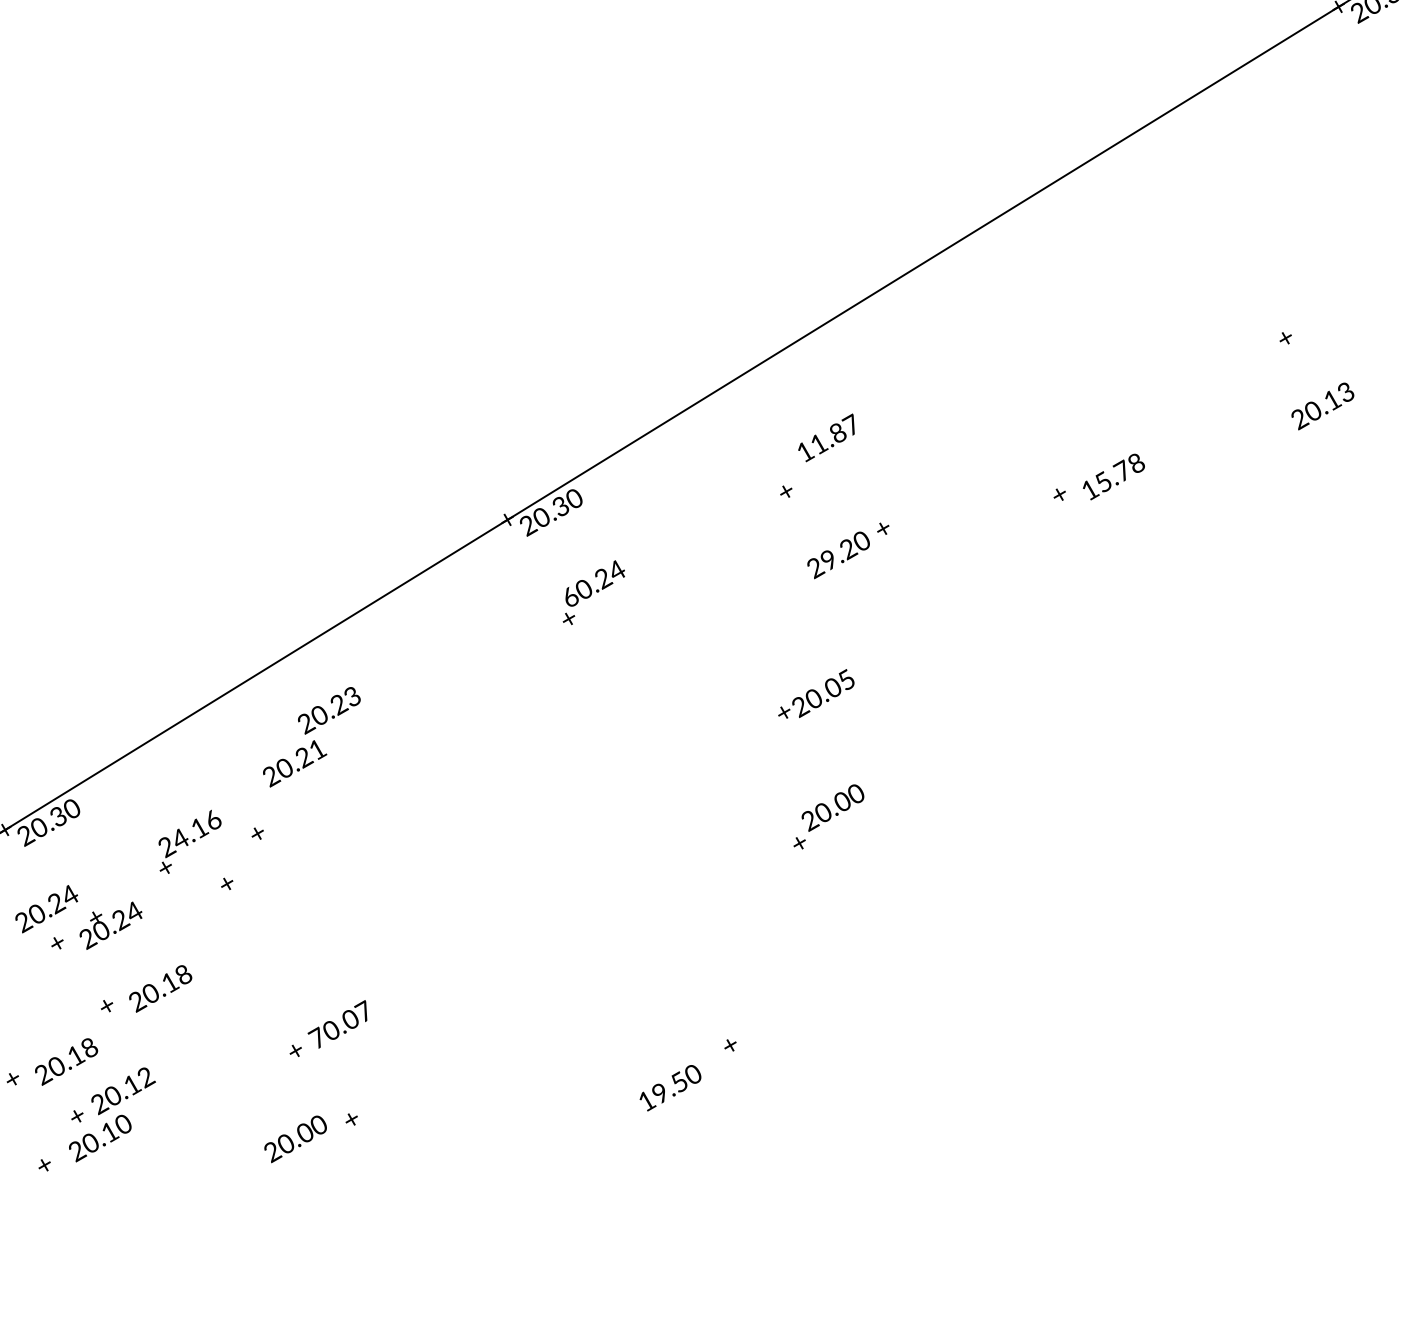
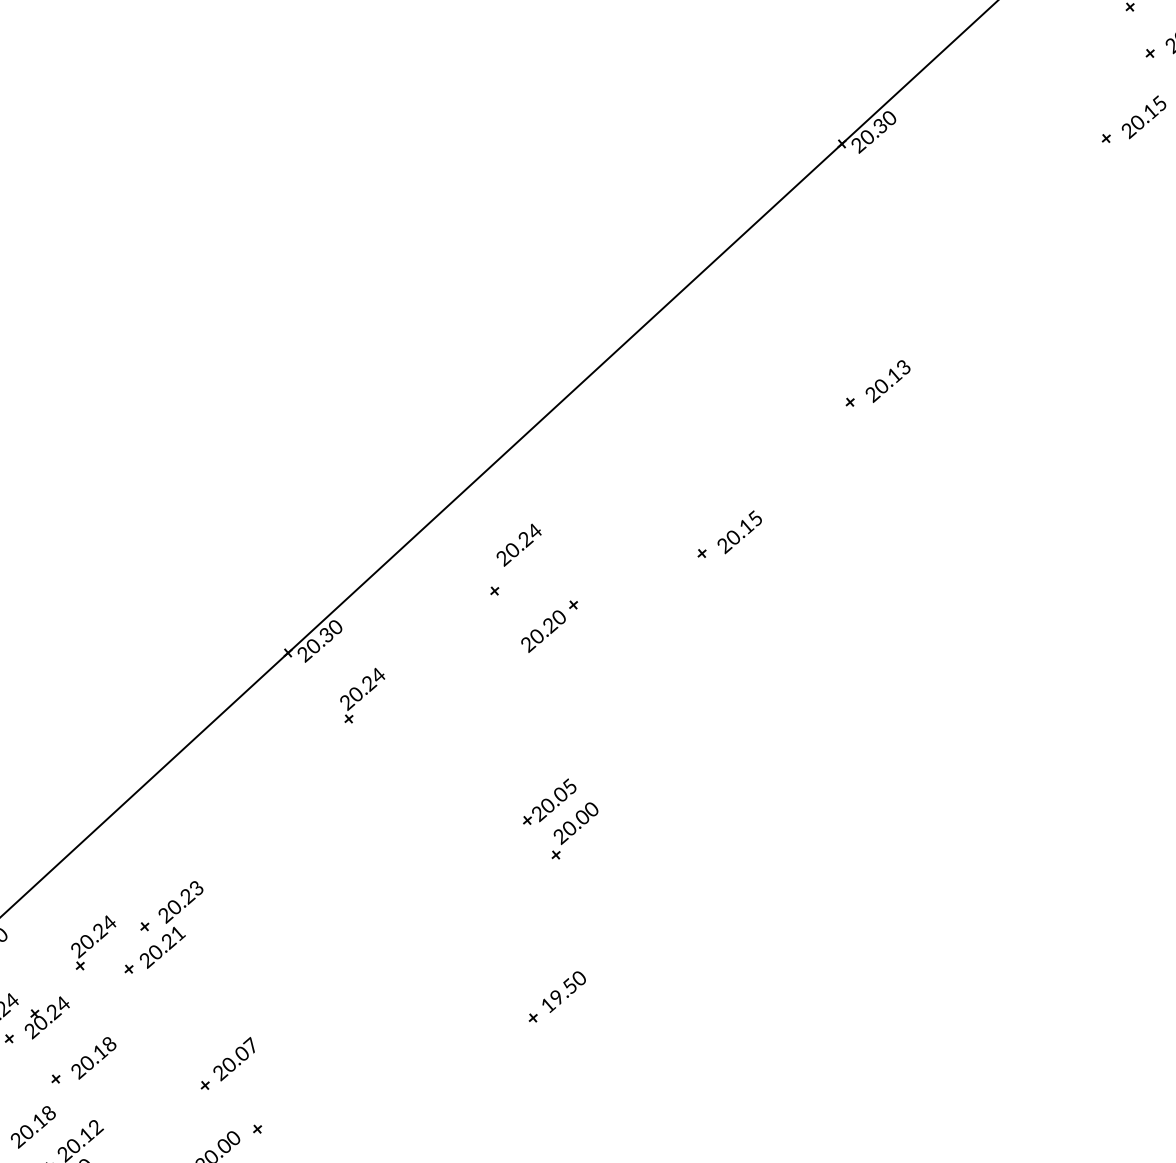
text: (1321, 406) -> (887, 381), moved
text: (827, 438) -> (518, 544), 11.87 -> 20.24
text: (1112, 477) -> (739, 532), 15.78 -> 20.15
text: (828, 559) -> (536, 636), 29.20 -> 20.20
text: (571, 597) -> (347, 702), 60.24 -> 20.24
part: (817, 693) -> (549, 801), moved
text: (311, 736) -> (171, 924), moved
text: (197, 829) -> (98, 932), 24.16 -> 20.24
text: (317, 1037) -> (219, 1072), 70.07 -> 20.07
text: (669, 1087) -> (563, 991), moved

